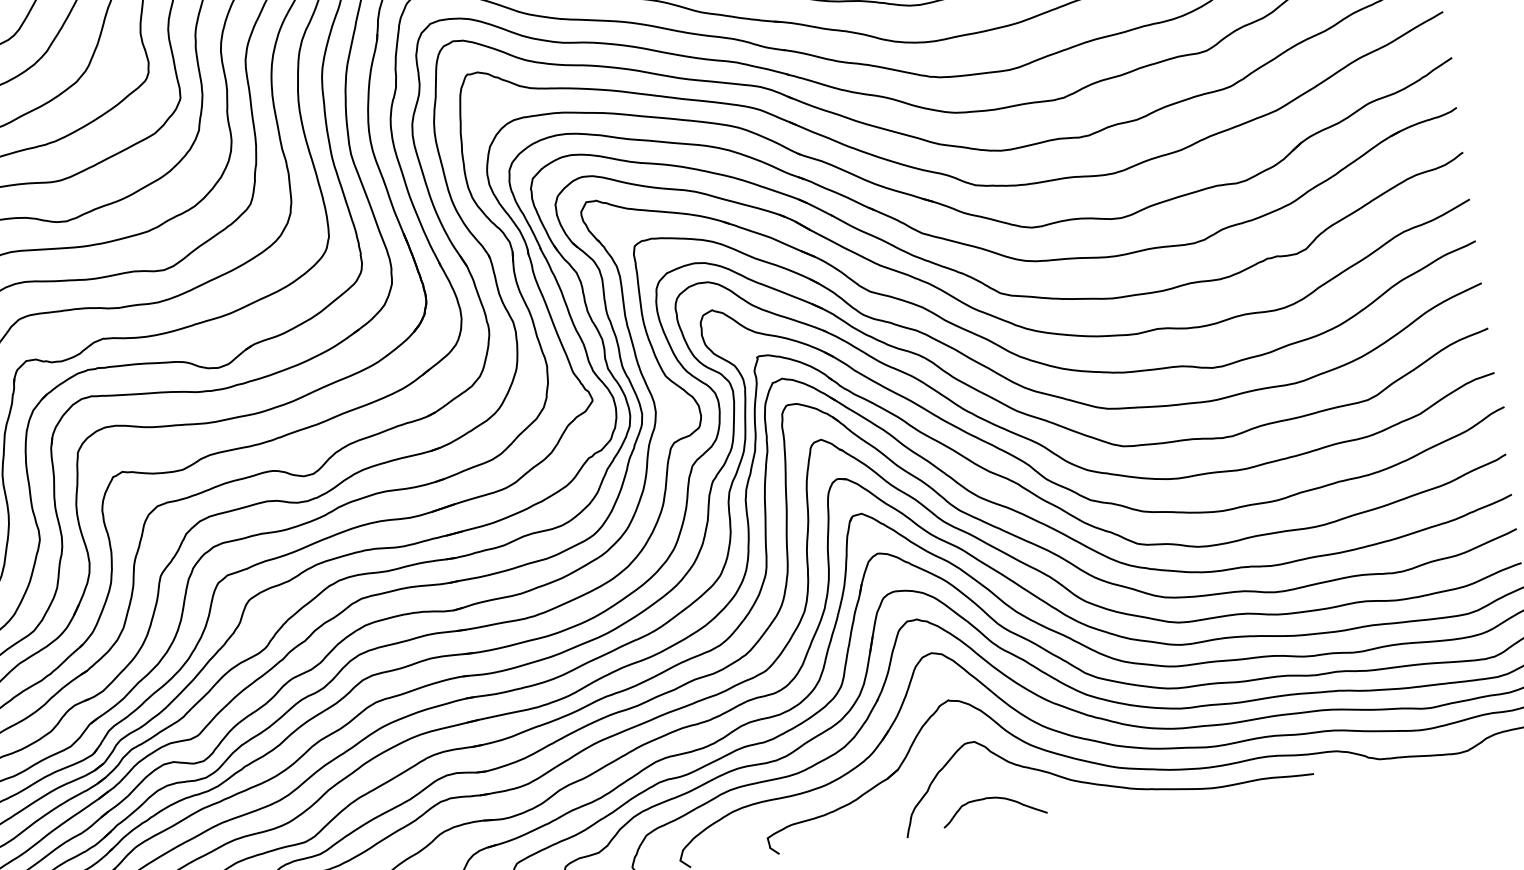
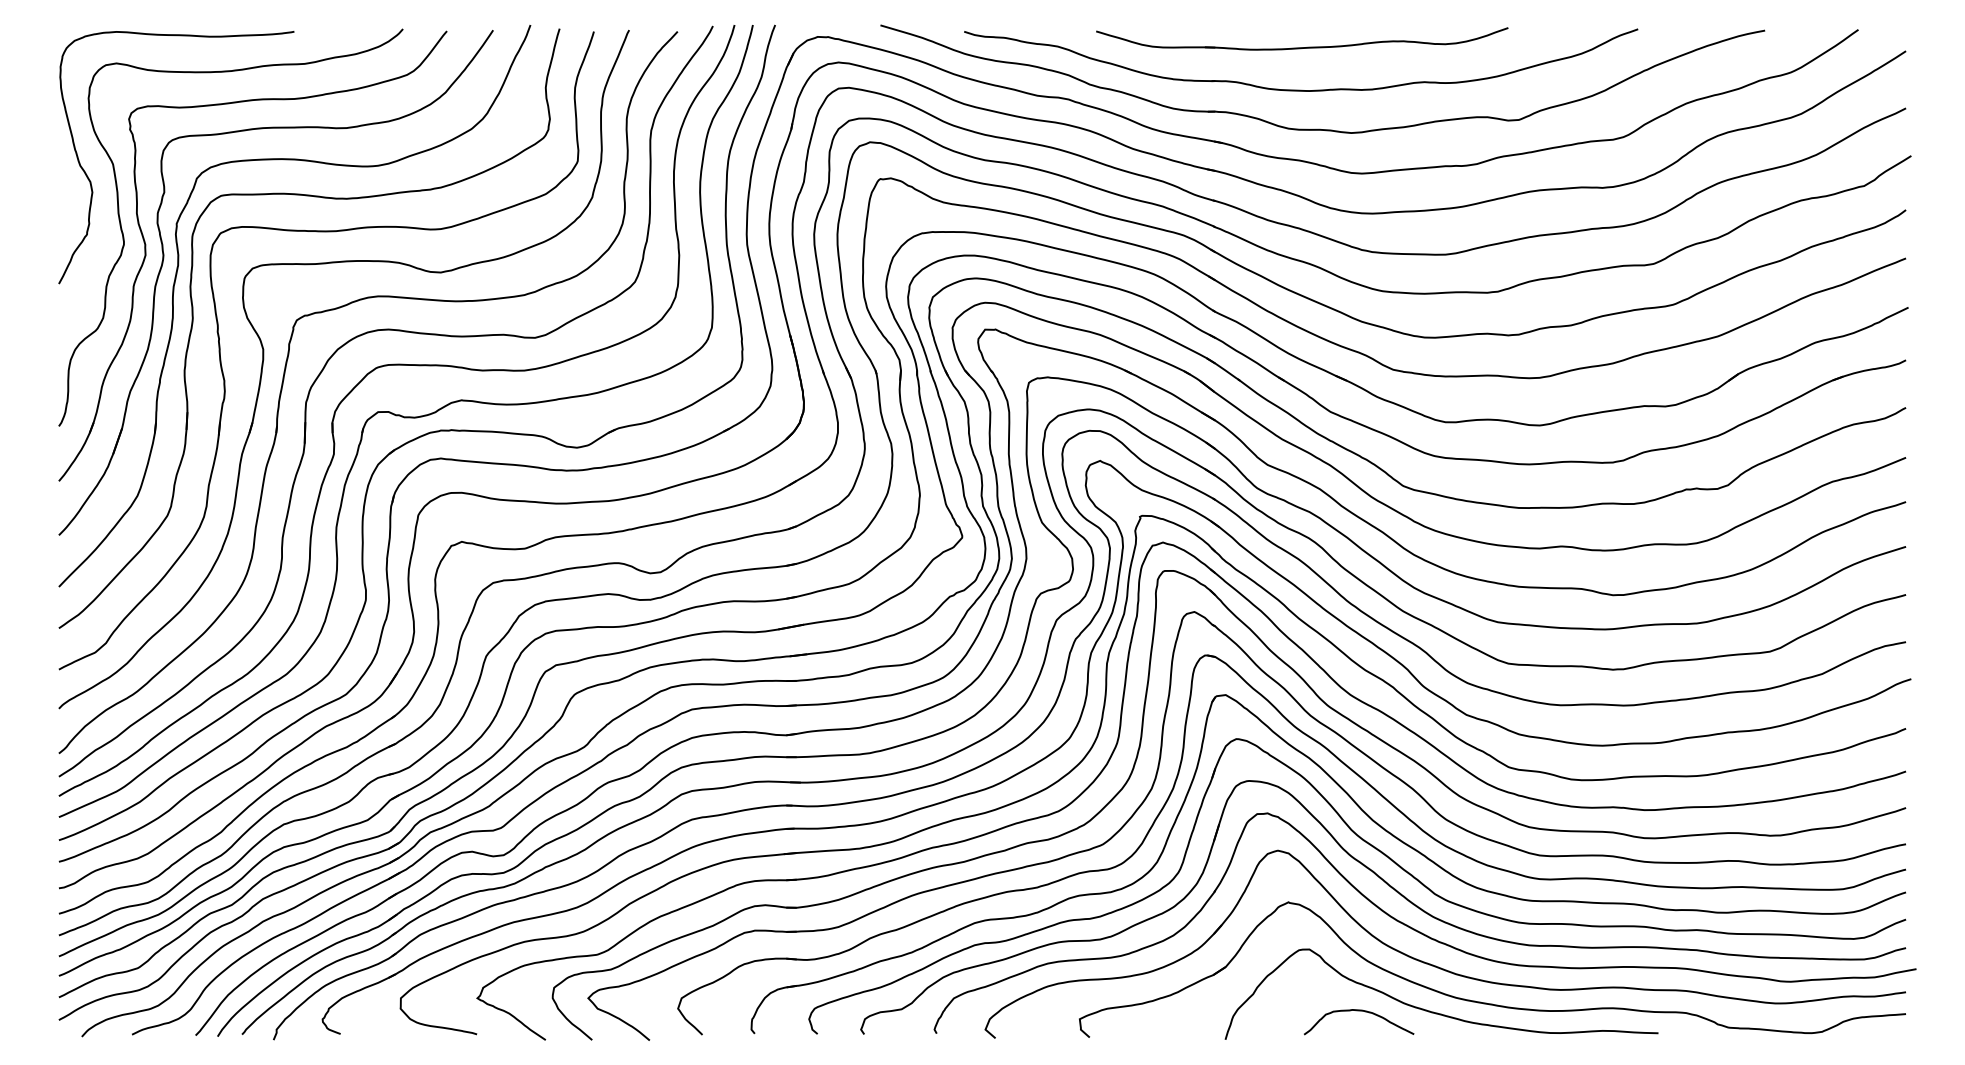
curve: (993, 798) -> (1359, 1011), moved

